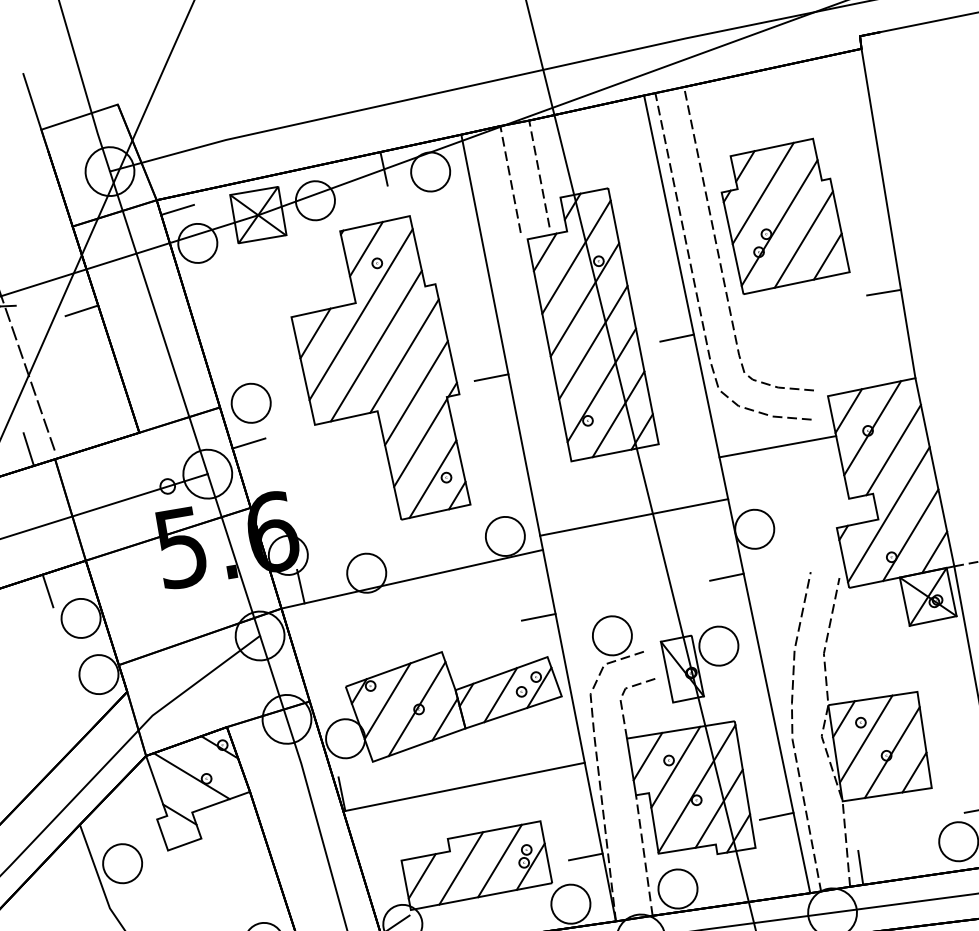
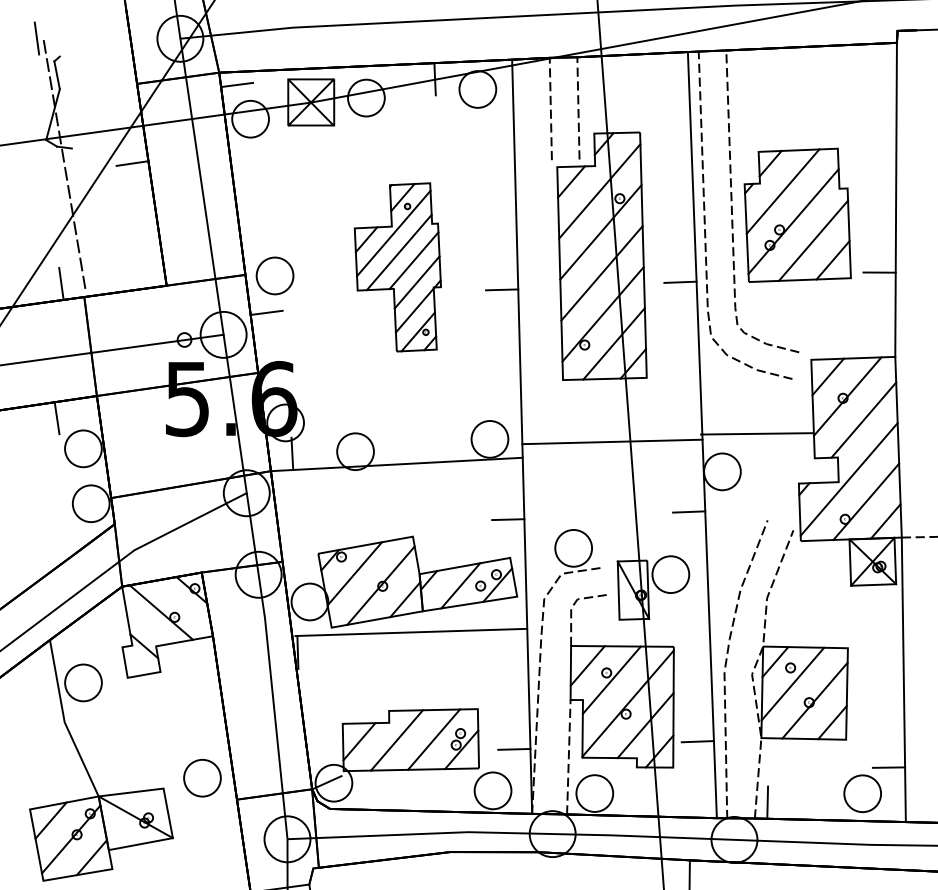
part: (782, 214) -> (797, 214), moved
part: (378, 372) -> (397, 267), size x0.6
line: (777, 446) -> (756, 433), moved
line: (464, 787) -> (411, 632), moved

